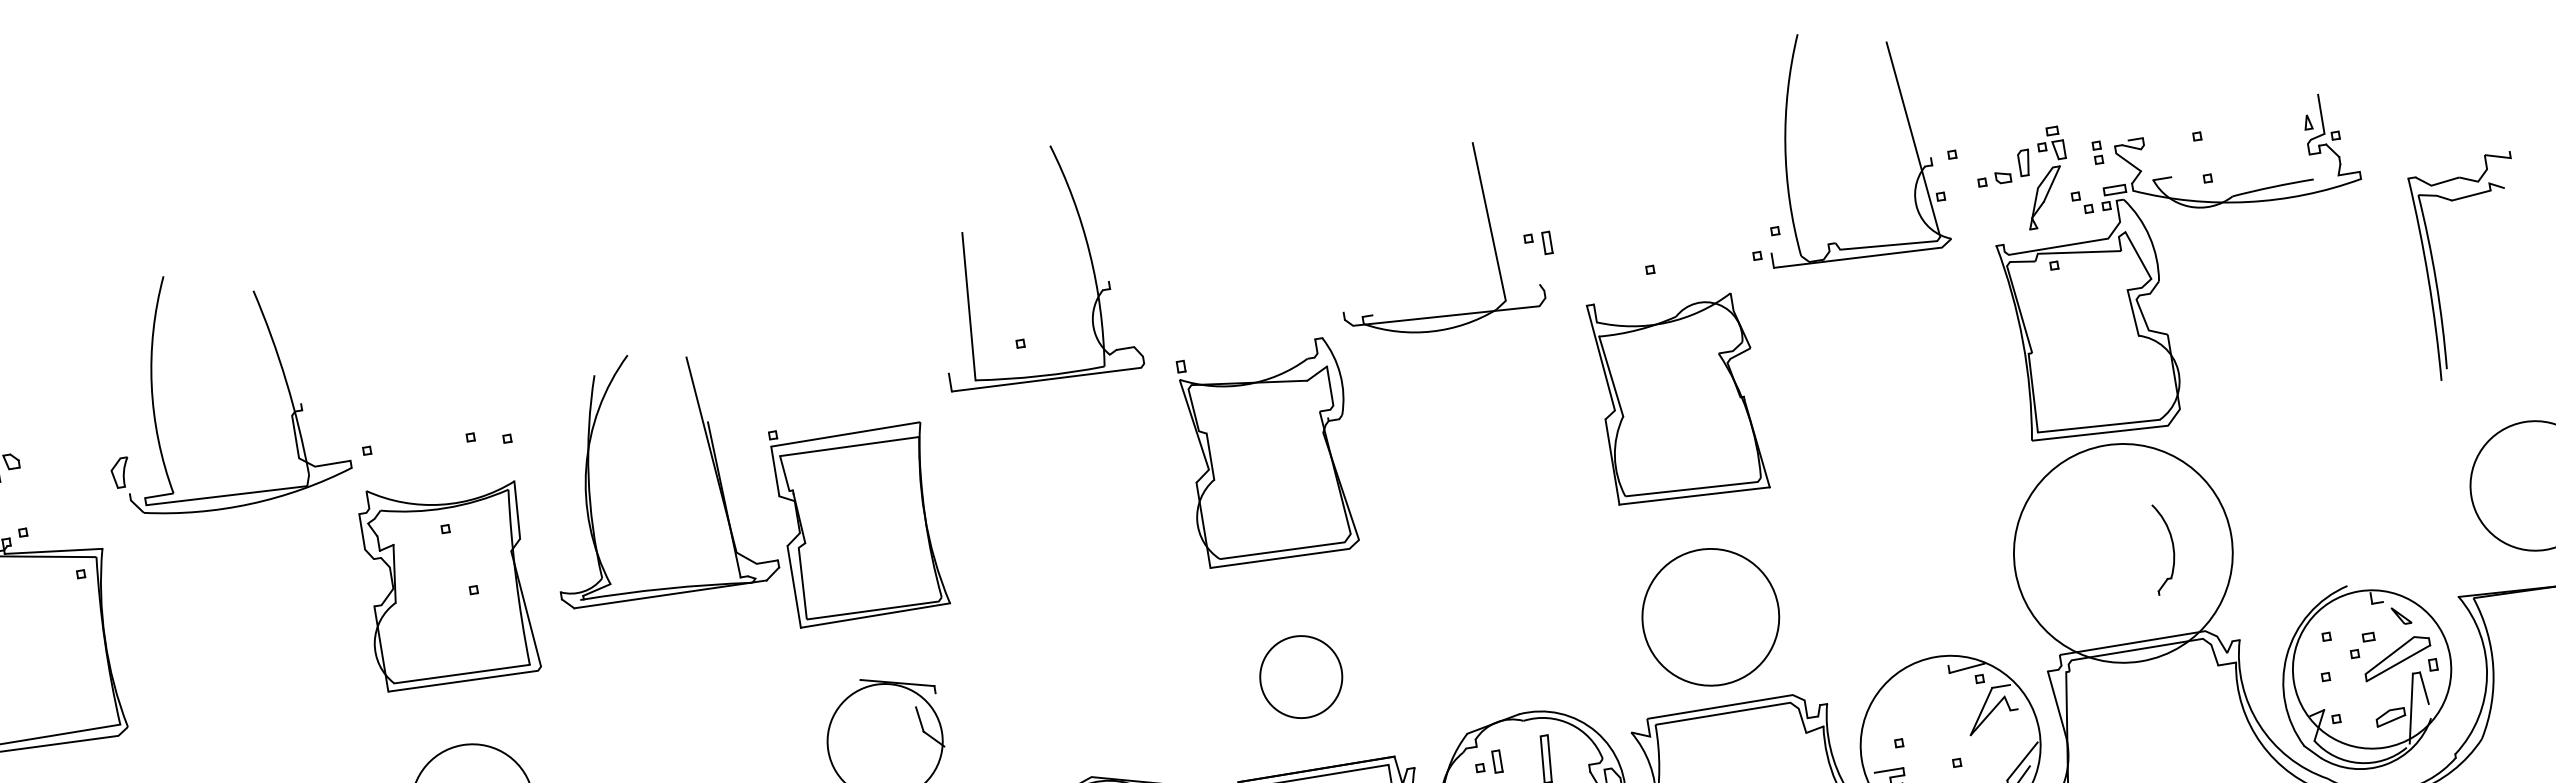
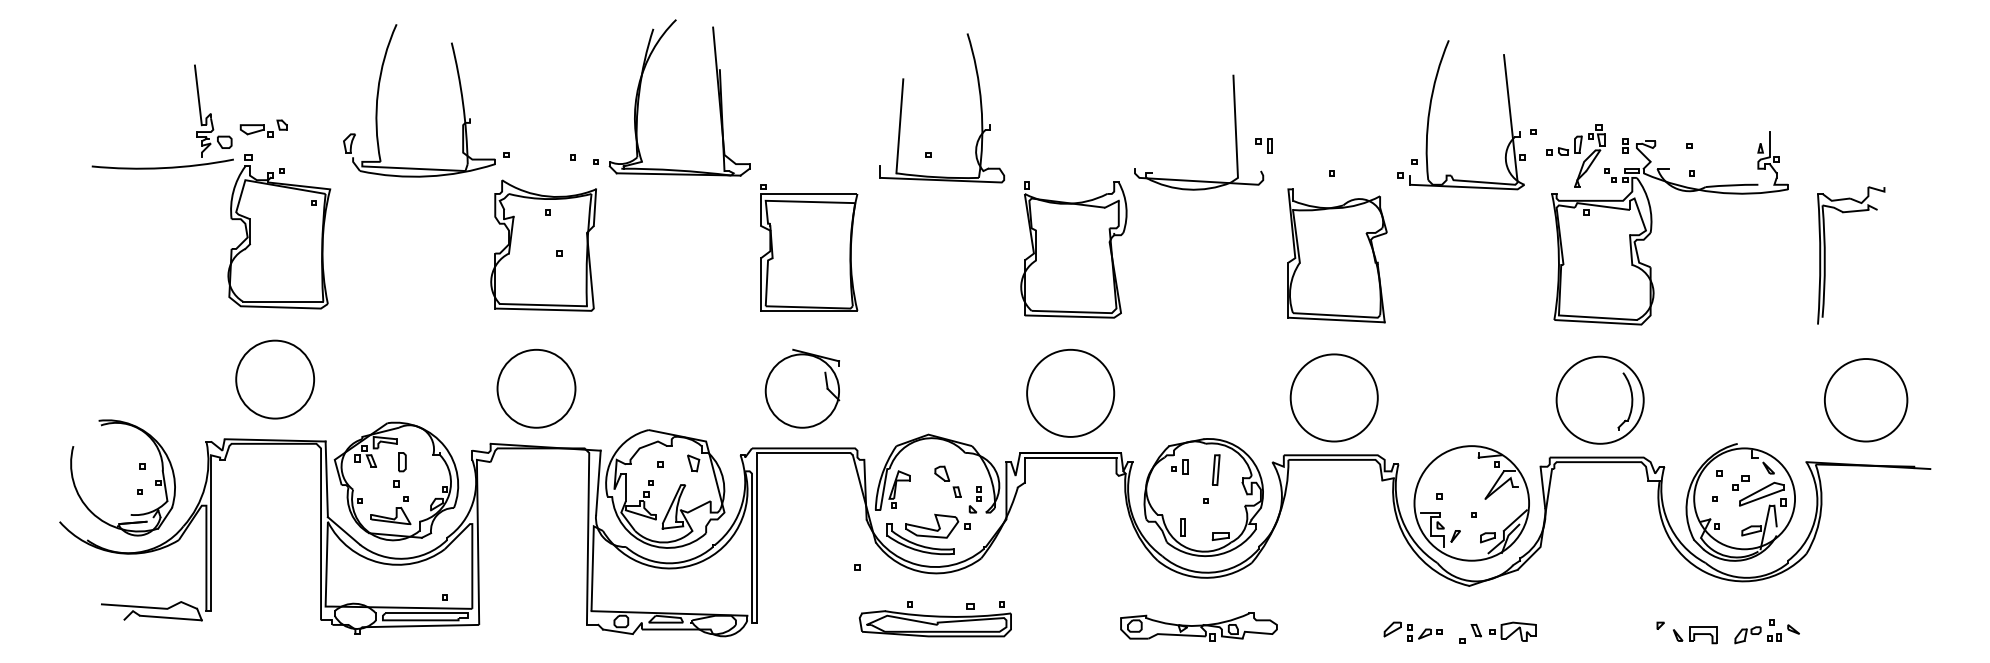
part: (709, 455) -> (717, 91), moved
circle: (2122, 552) -> (1599, 399), size x0.62
circle: (1300, 675) -> (1070, 392), size x1.67

